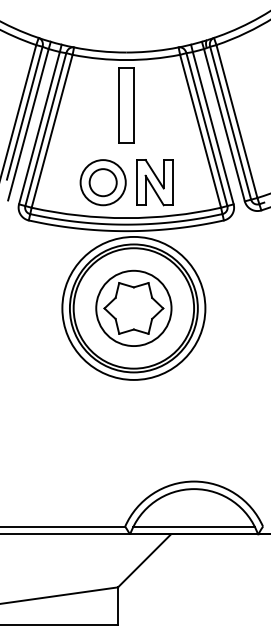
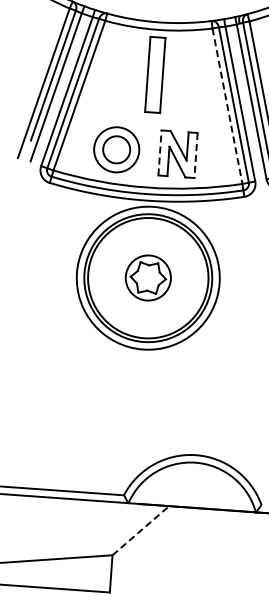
line: (200, 131) -> (227, 106), solid -> dashed
part: (102, 182) -> (116, 149), moved
line: (136, 182) -> (159, 152), solid -> dashed
line: (172, 182) -> (195, 155), solid -> dashed
part: (133, 307) -> (147, 277), size x0.6
line: (193, 526) -> (192, 499), removed
line: (144, 560) -> (140, 530), solid -> dashed

